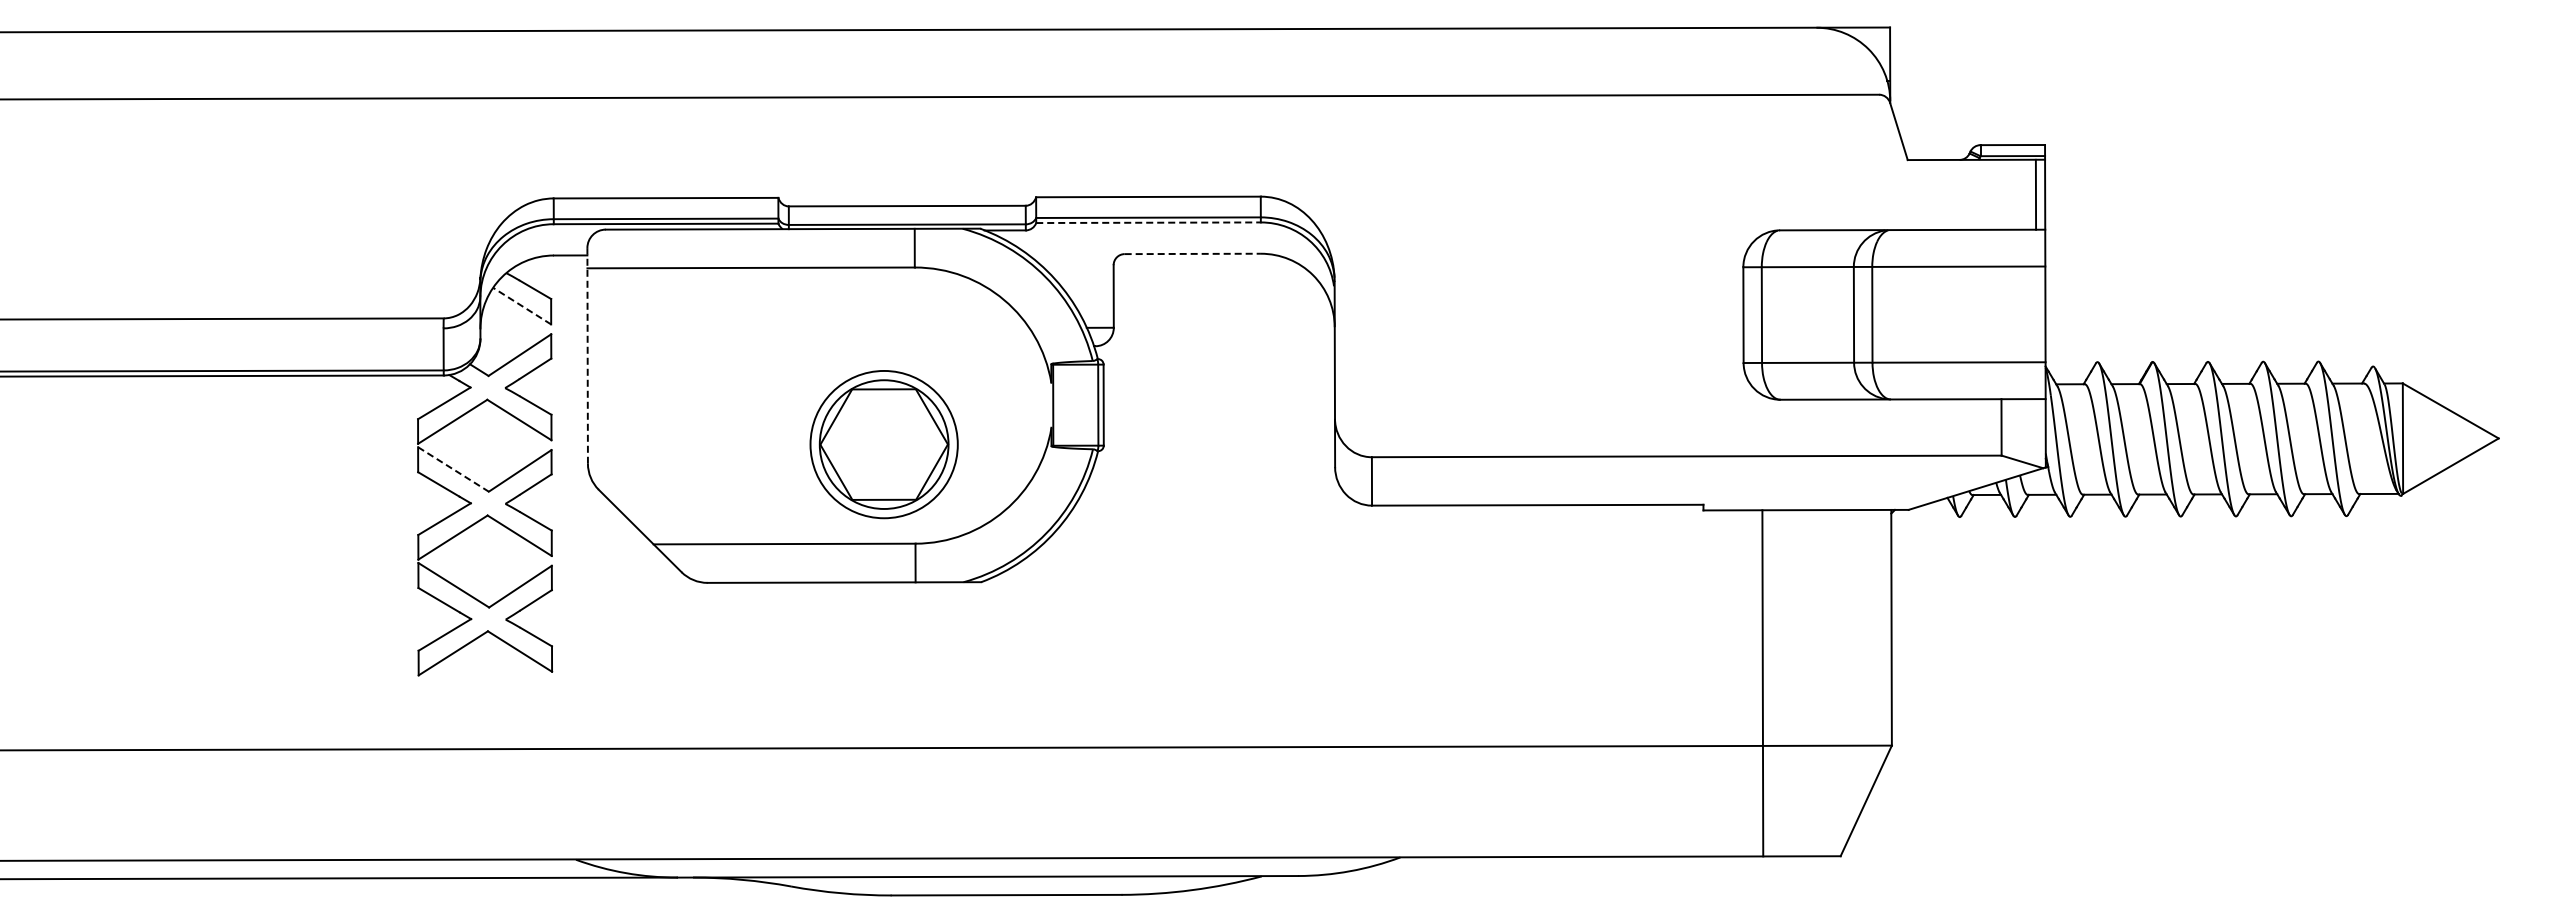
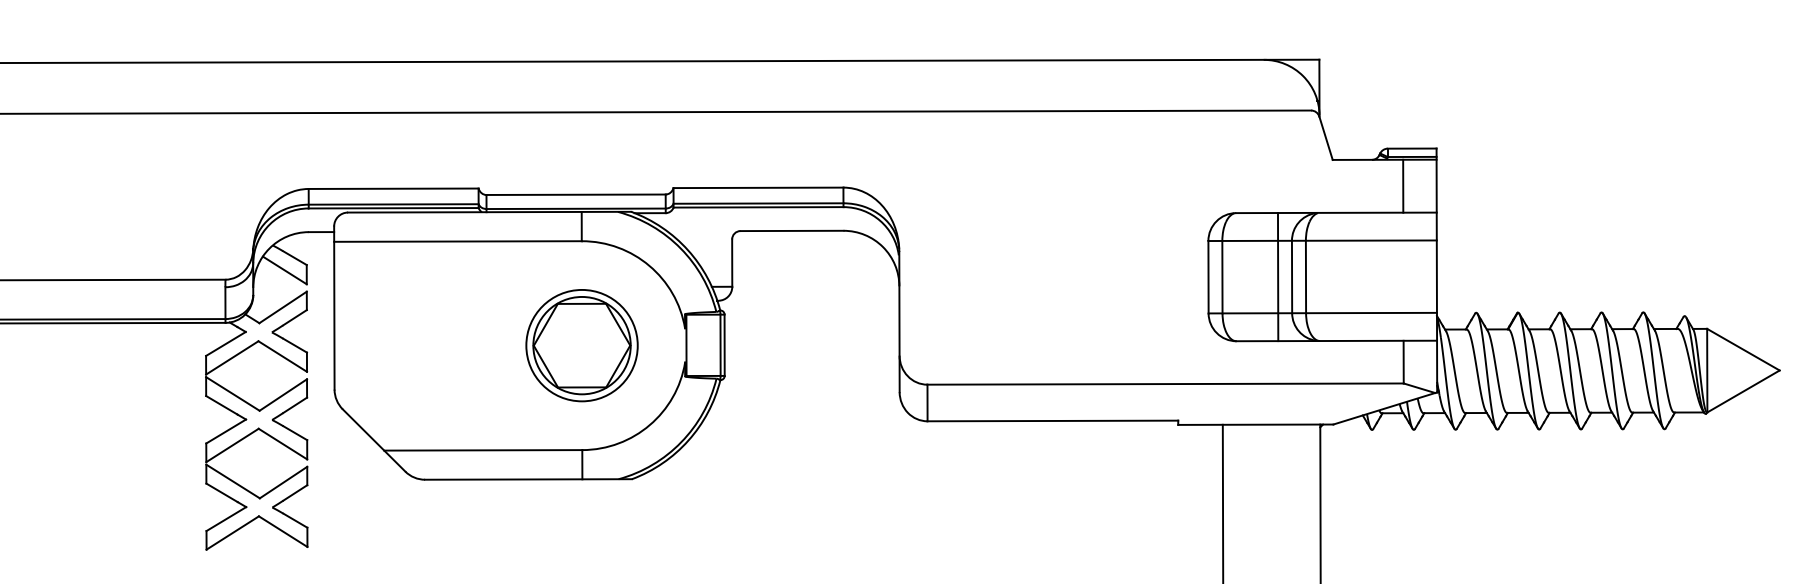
line: (2035, 194) -> (1402, 185), moved
line: (1149, 222) -> (759, 207), dashed -> solid
line: (1193, 253) -> (792, 230), dashed -> solid
line: (521, 305) -> (284, 269), dashed -> solid
line: (1835, 314) -> (1278, 276), added
line: (587, 355) -> (334, 307), dashed -> solid
part: (883, 444) -> (581, 345), moved
line: (453, 469) -> (232, 393), dashed -> solid

